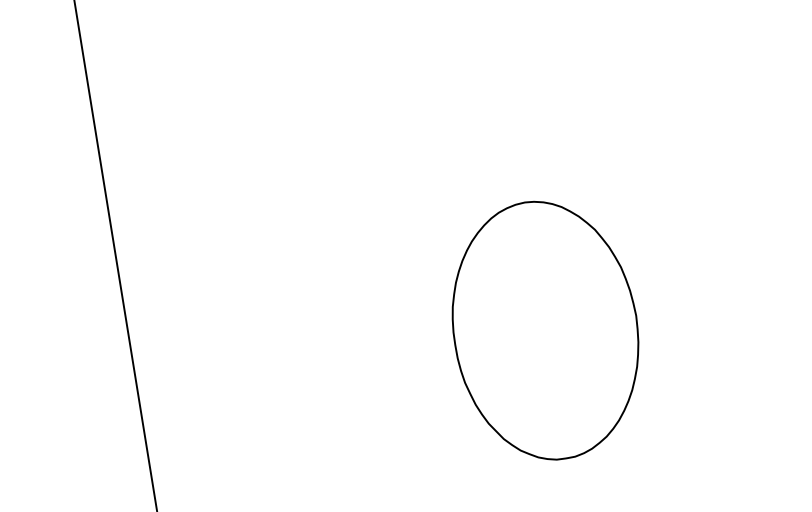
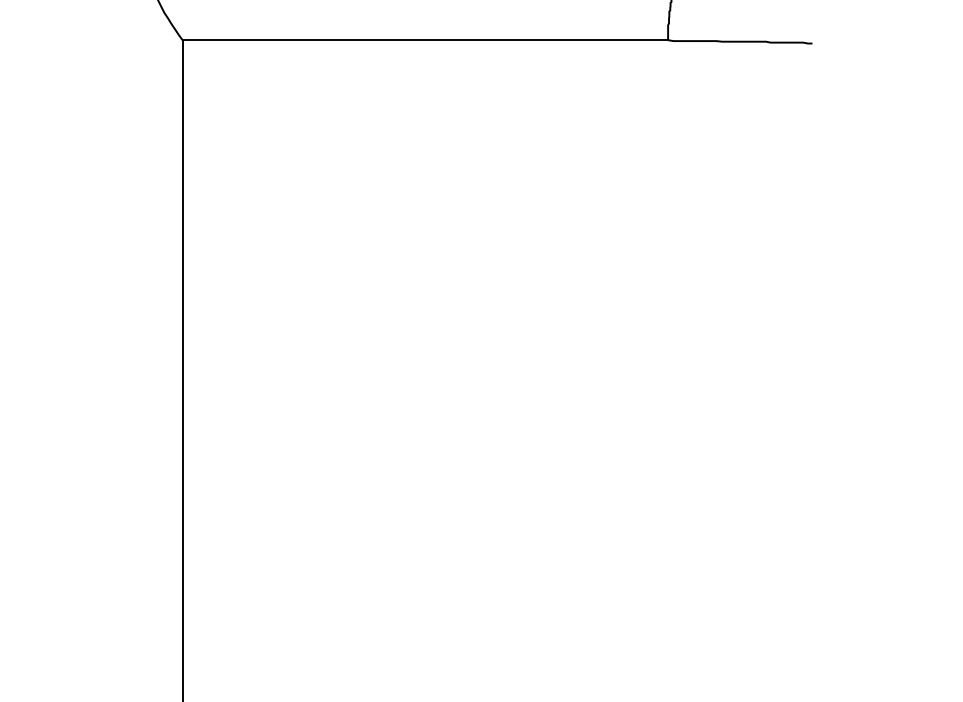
part: (545, 330) -> (667, 528), removed

